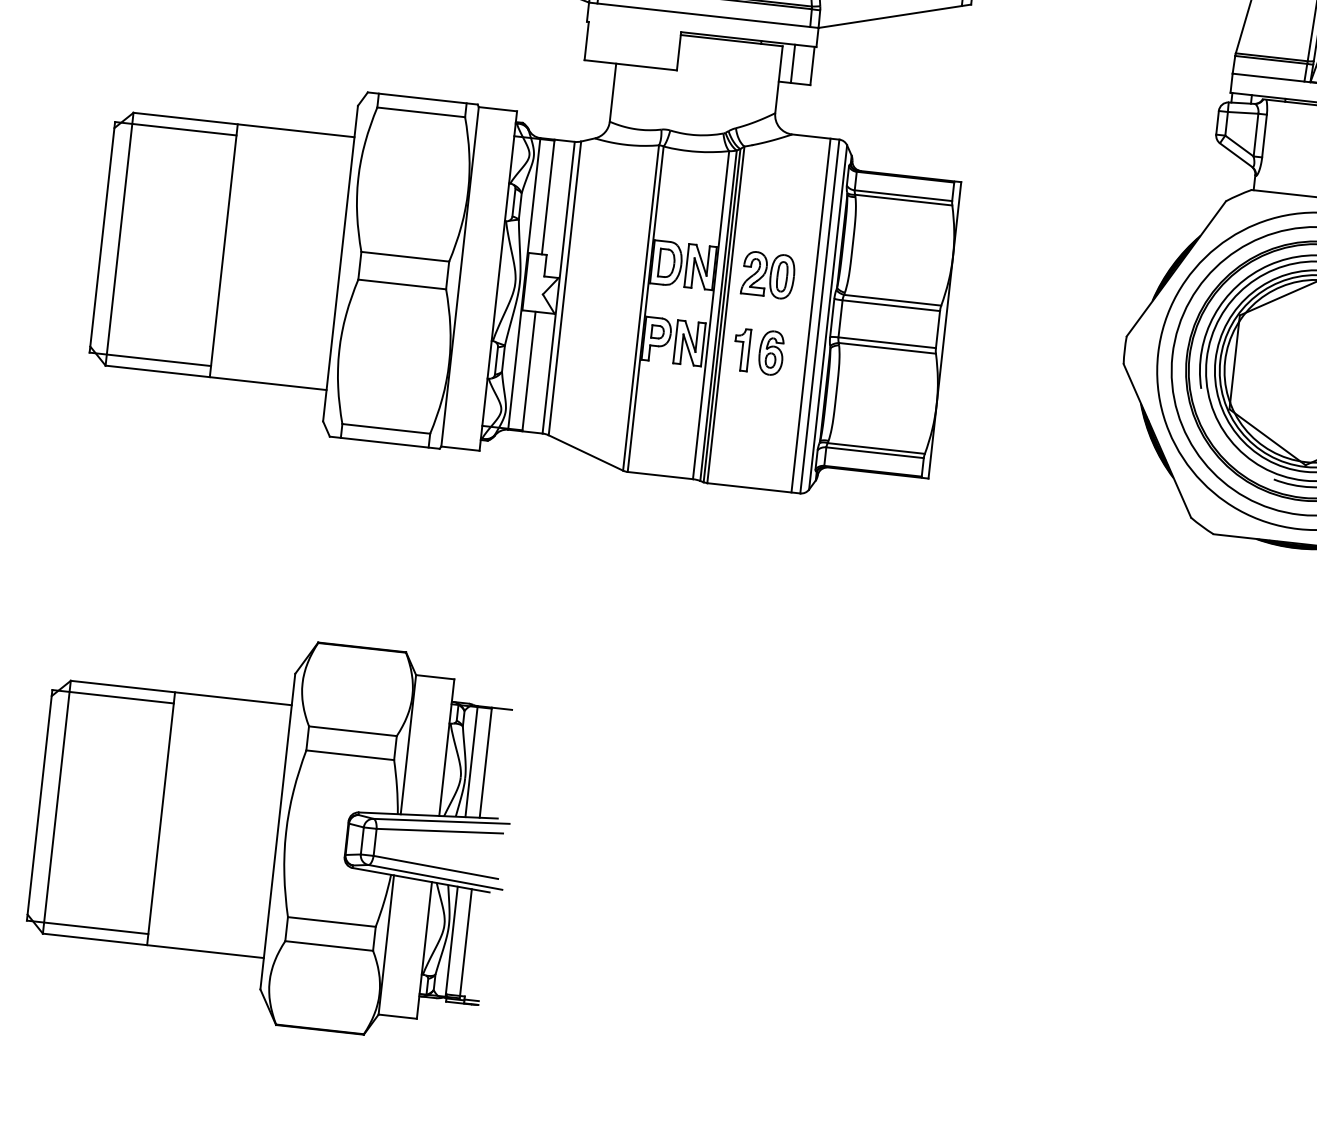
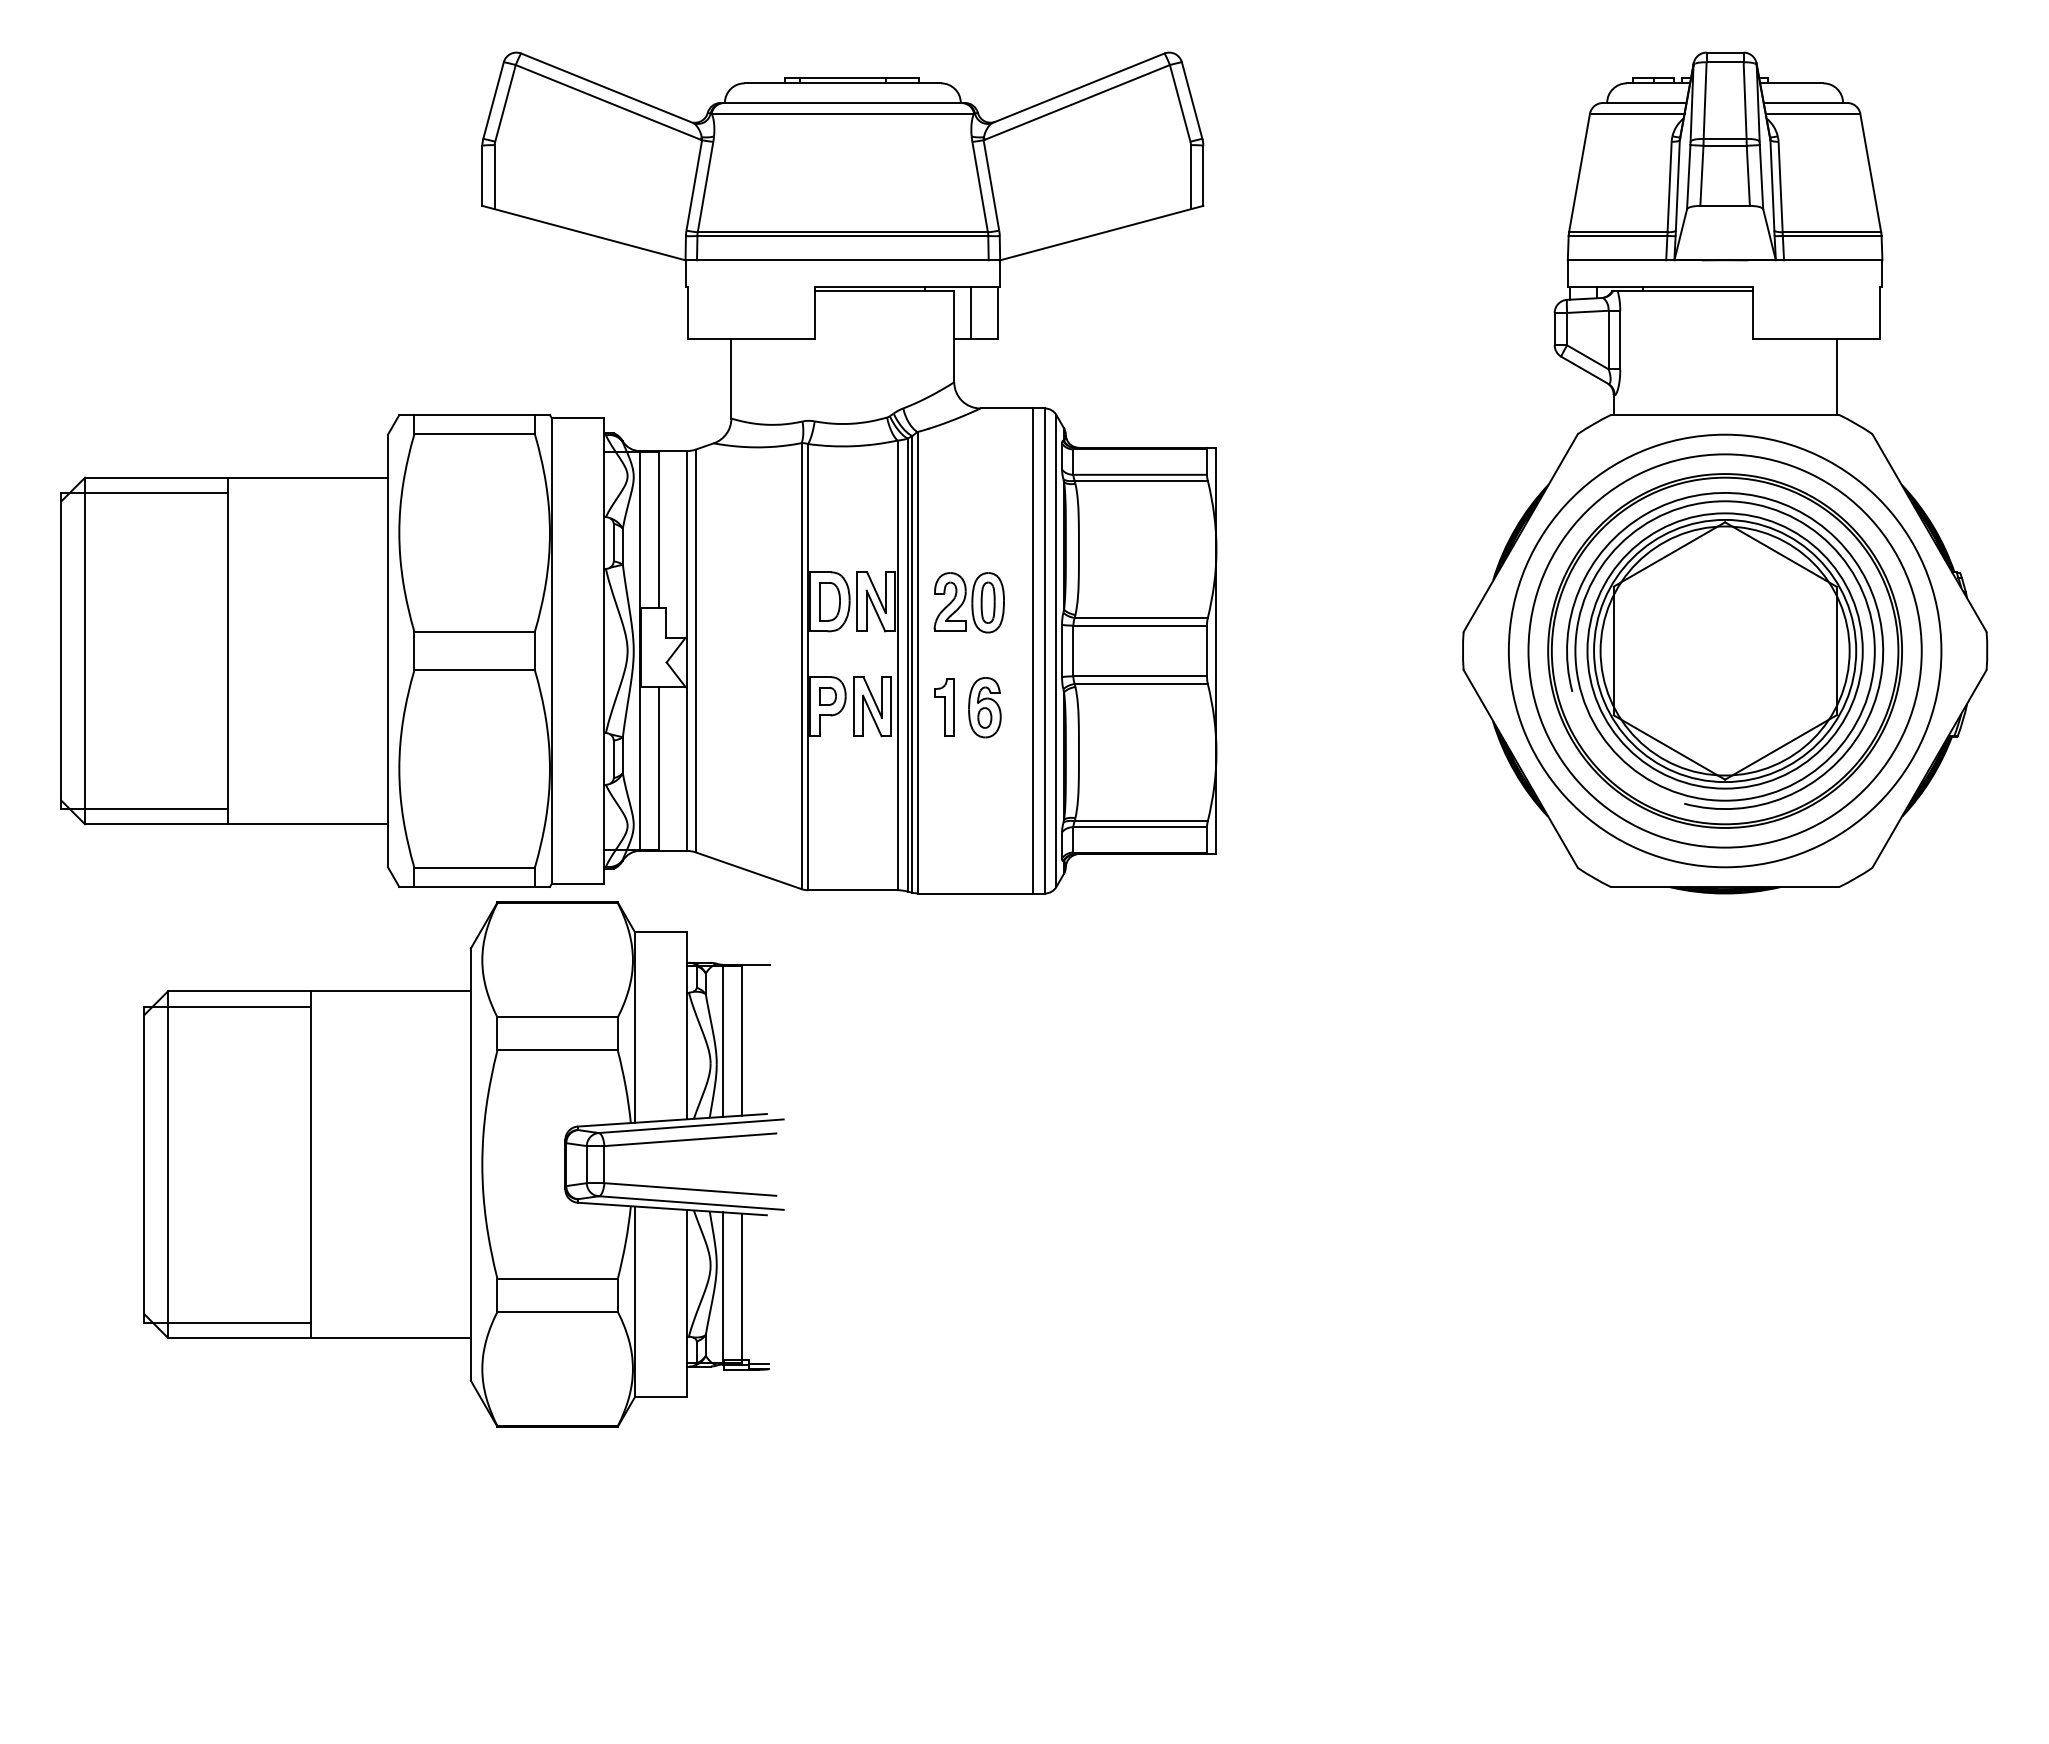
part: (272, 830) -> (463, 1164), moved

